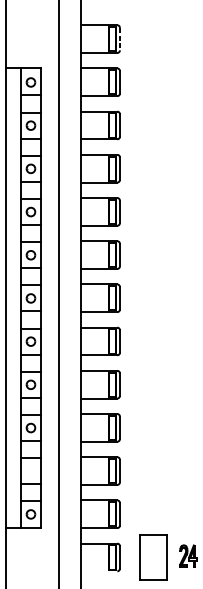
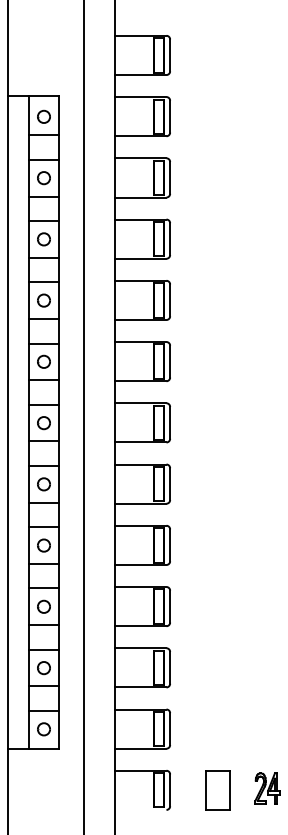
line: (120, 39) -> (170, 55), dashed -> solid
part: (30, 471) -> (43, 668), added
part: (153, 557) -> (217, 790), size x0.62

